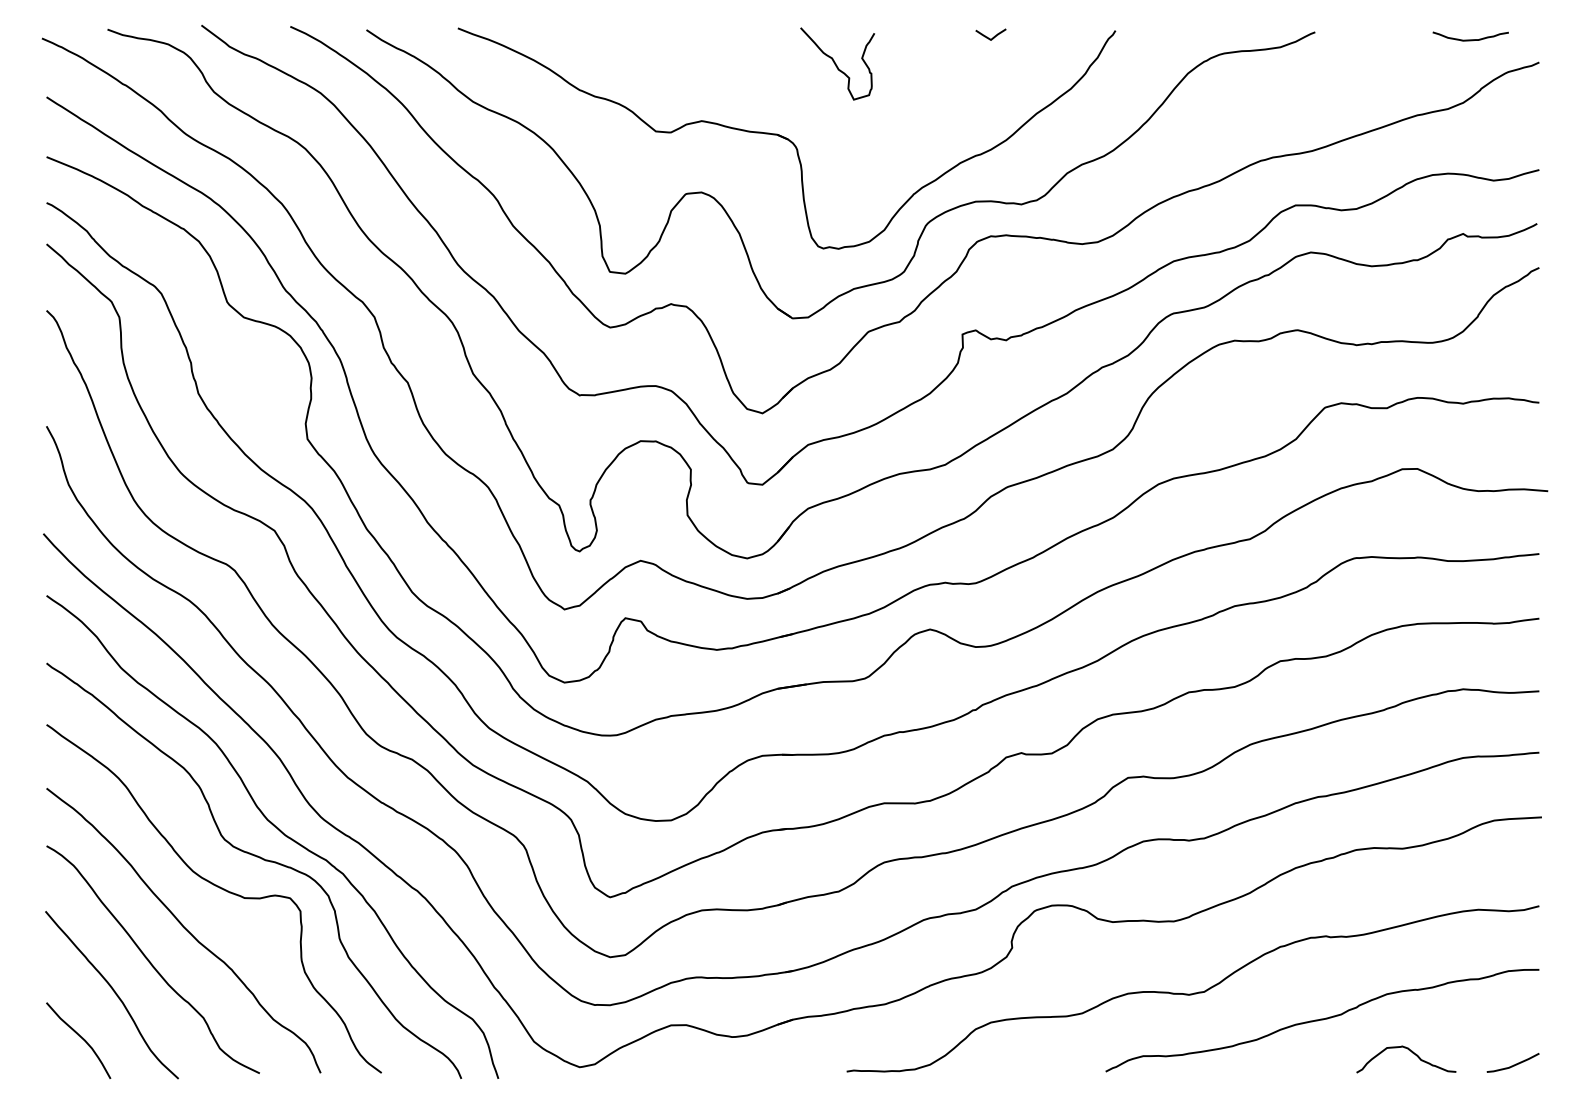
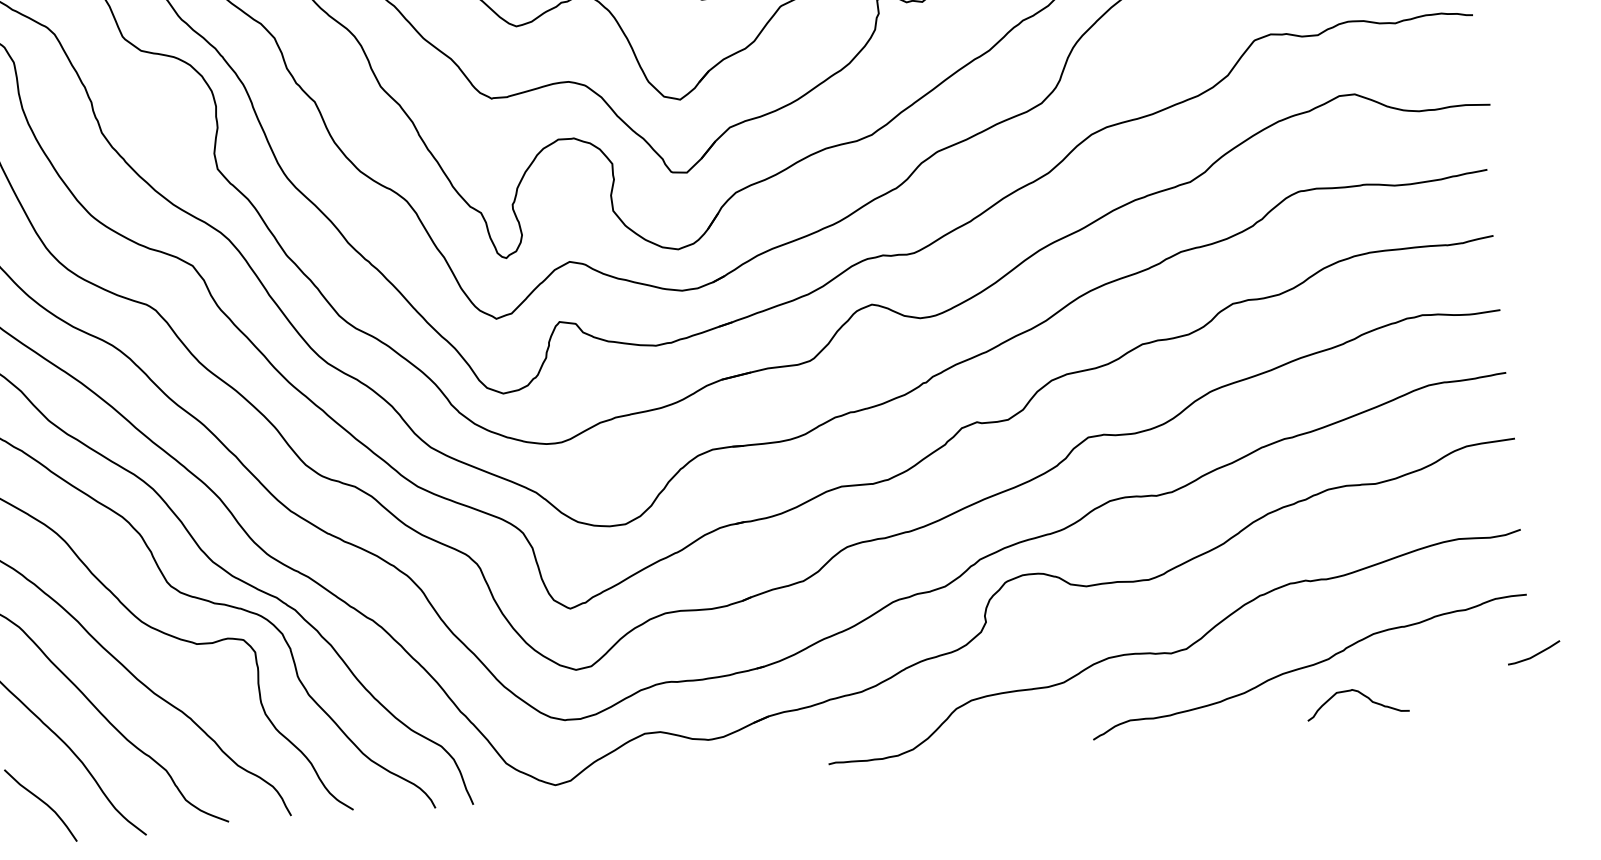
curve: (1412, 1053) -> (1363, 696), moved
line: (1513, 1064) -> (1534, 654), moved

